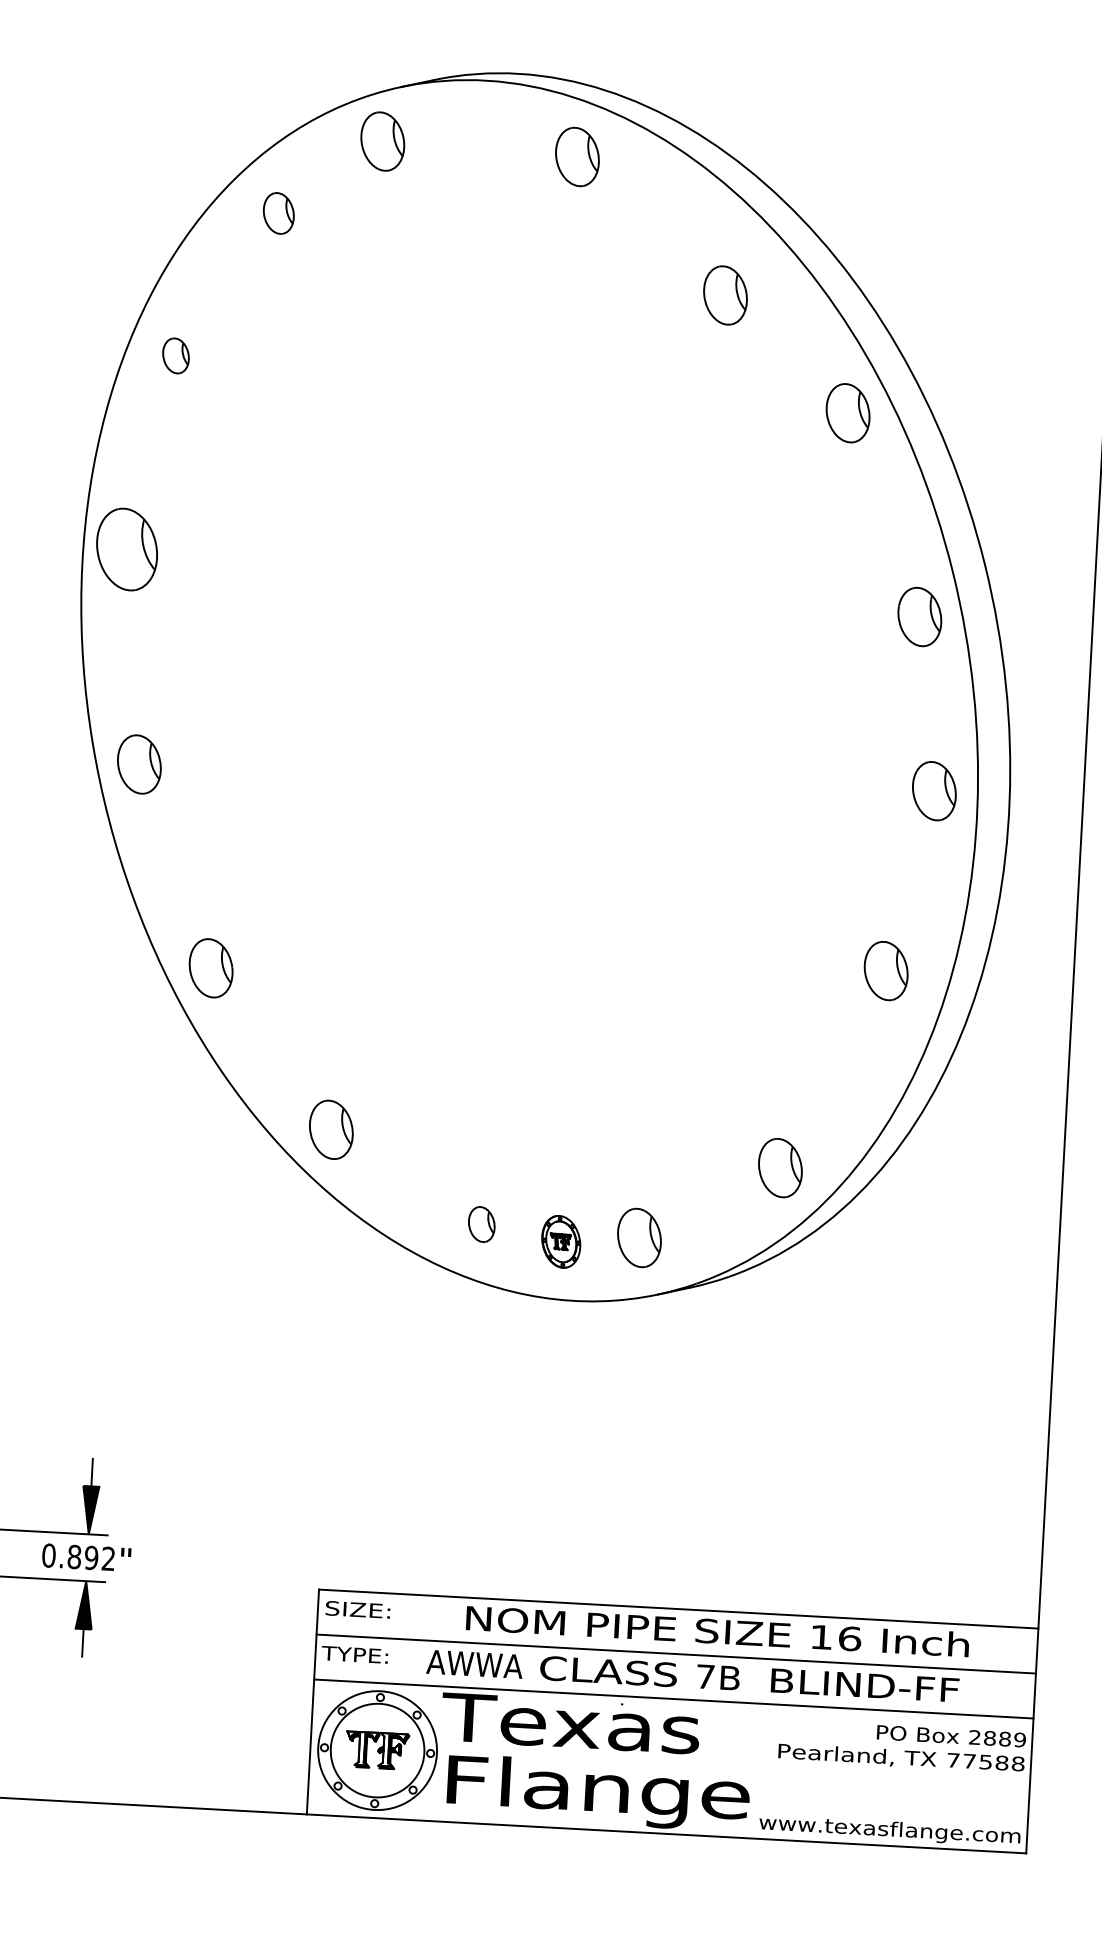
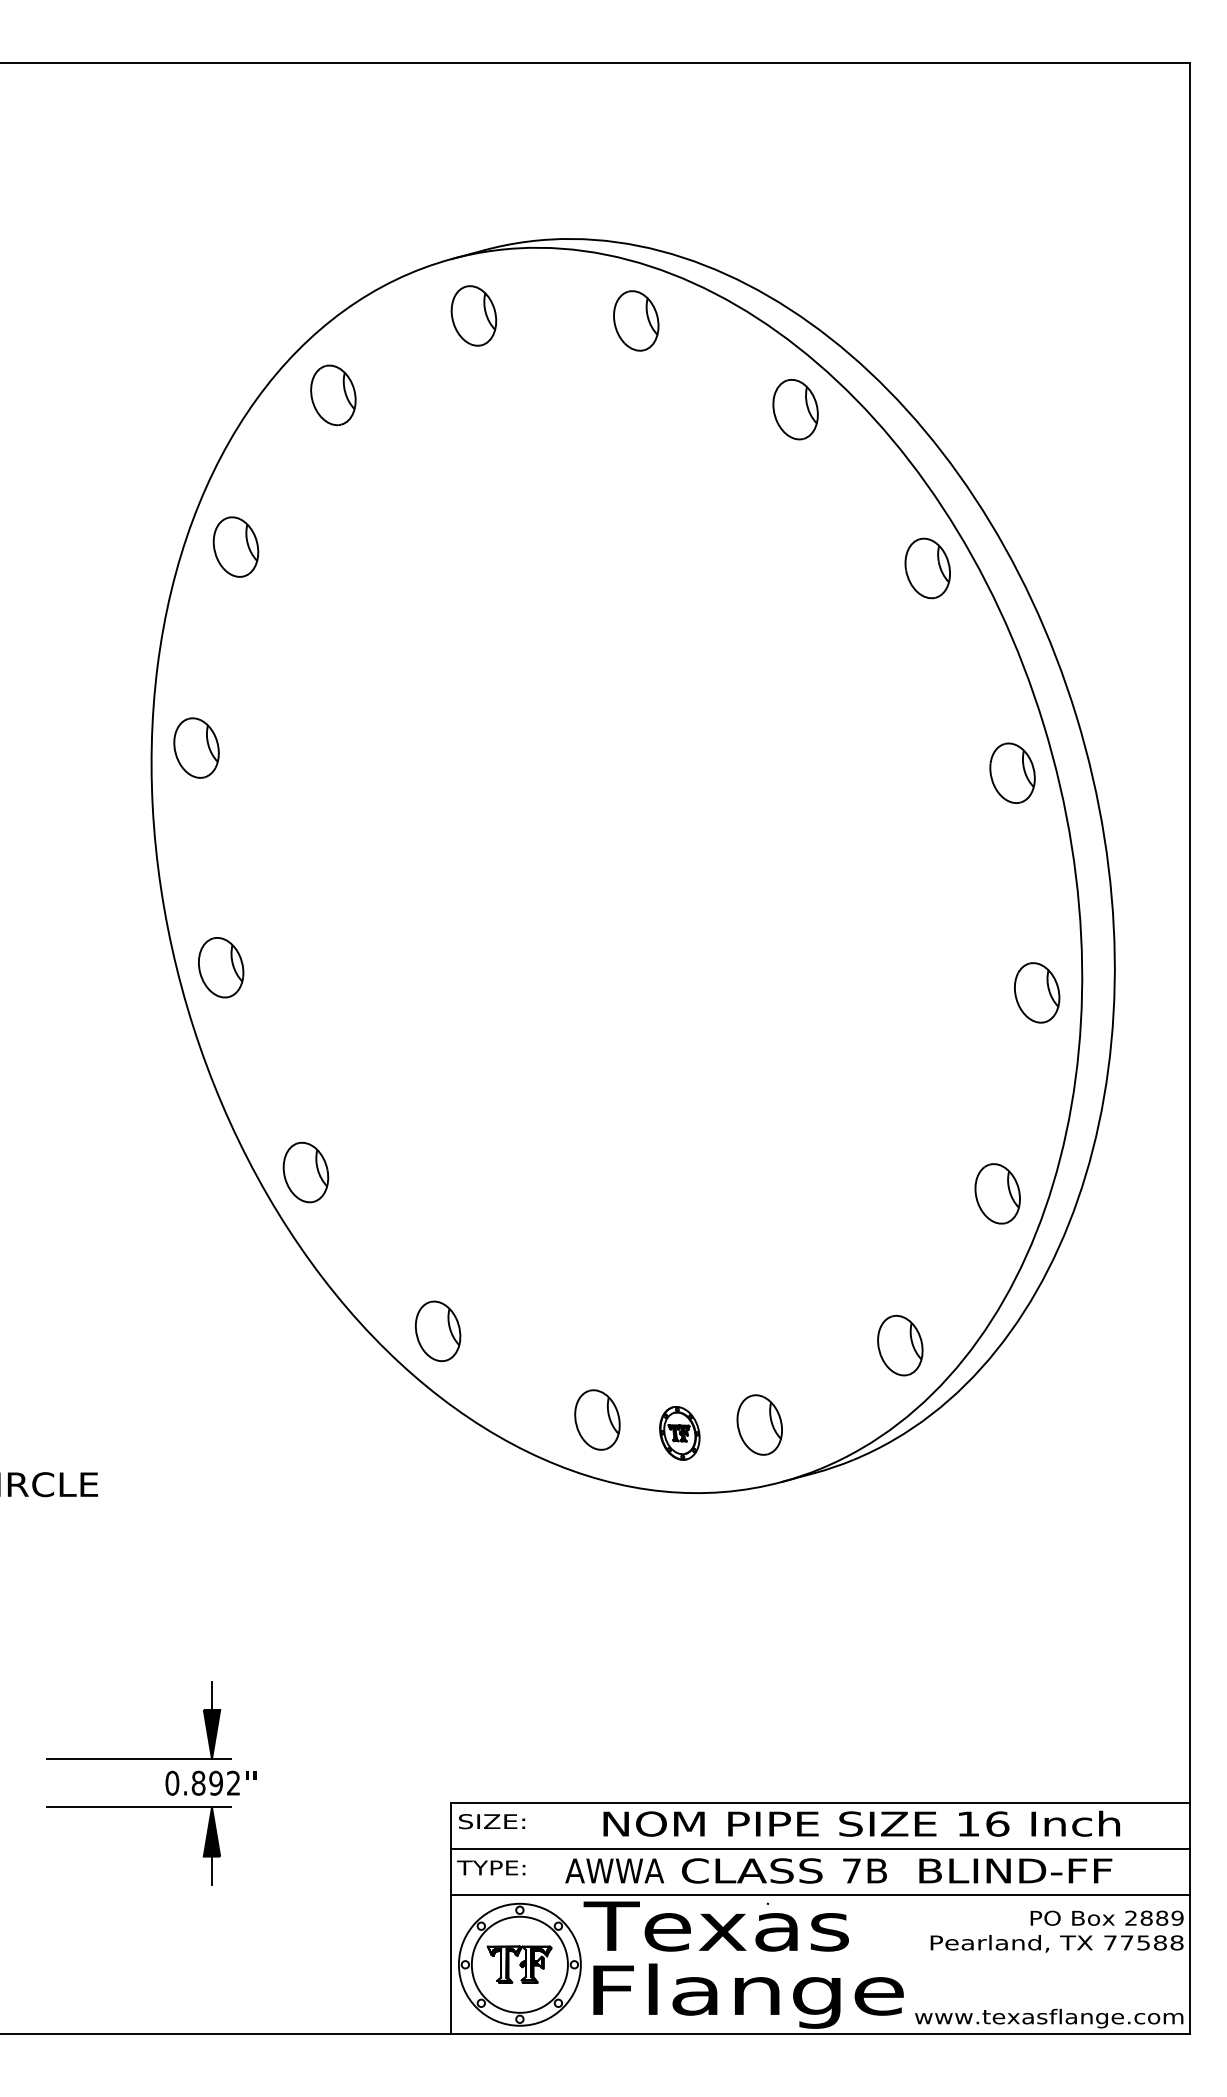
part: (382, 141) -> (473, 315), moved
part: (278, 213) -> (333, 395), size x1.43
part: (725, 295) -> (795, 409), moved
part: (175, 355) -> (235, 546), size x1.67
part: (127, 548) -> (196, 747), size x0.71
part: (934, 790) -> (1037, 992), moved
part: (885, 970) -> (997, 1193), moved
part: (481, 1224) -> (597, 1419), size x1.67

